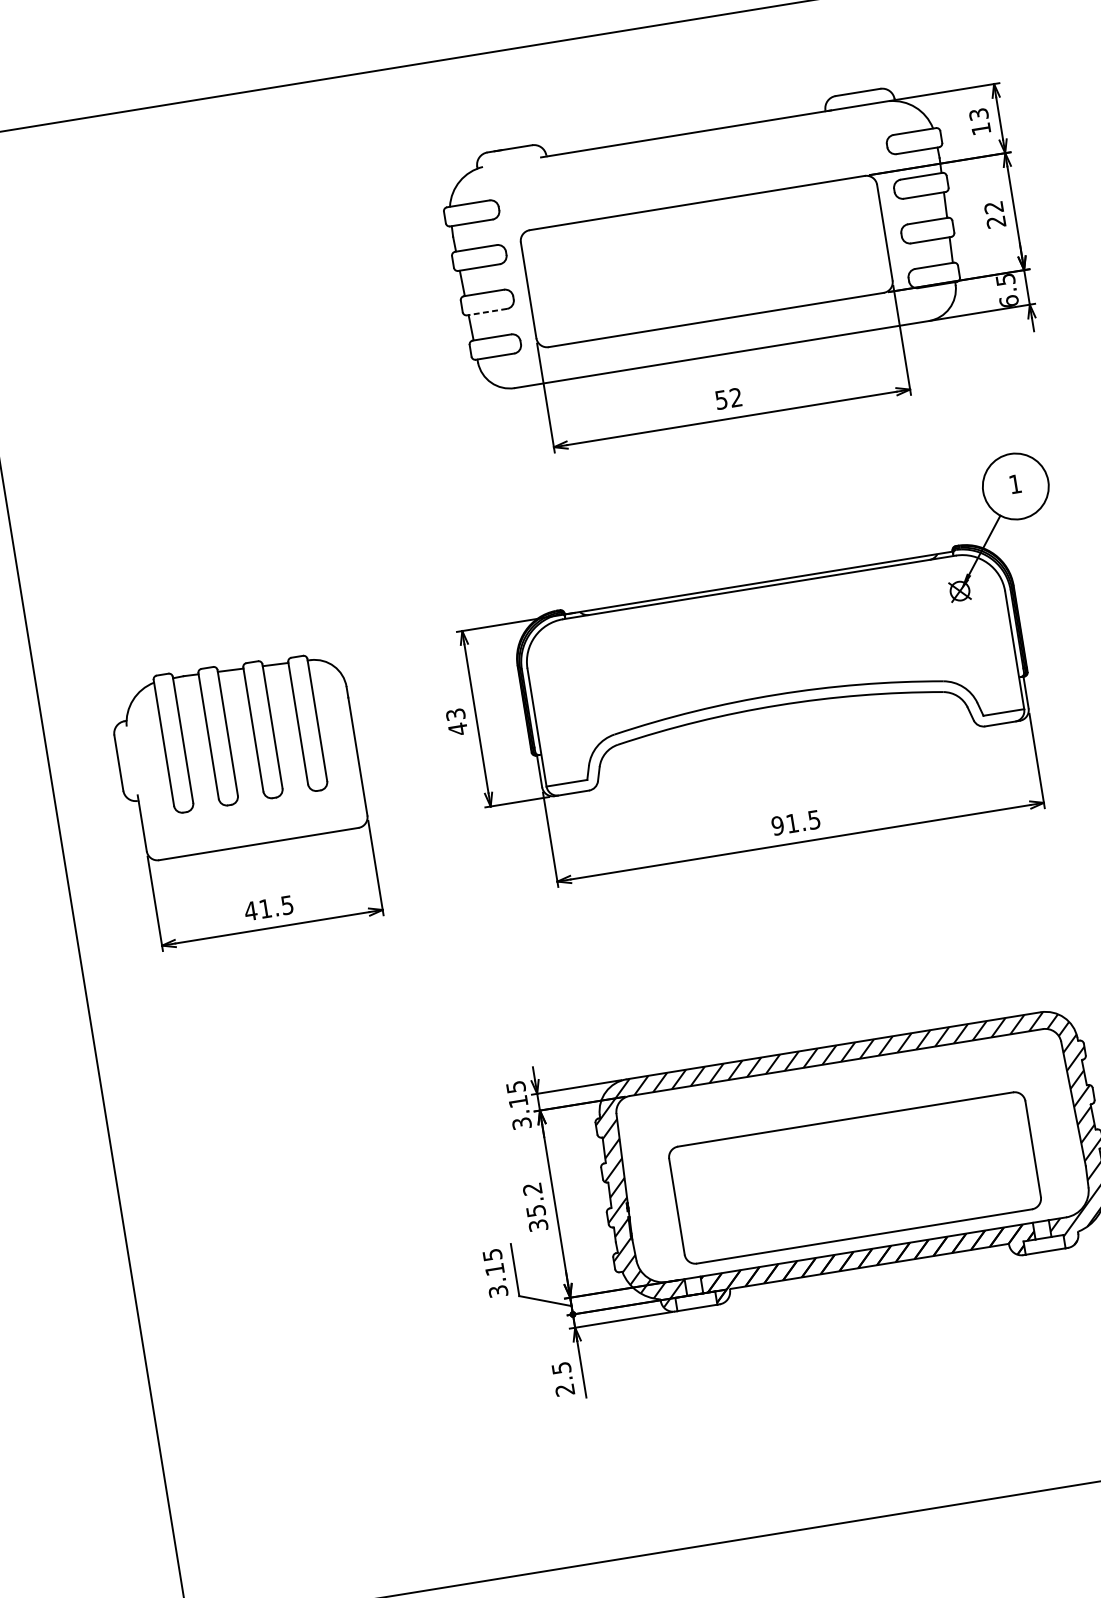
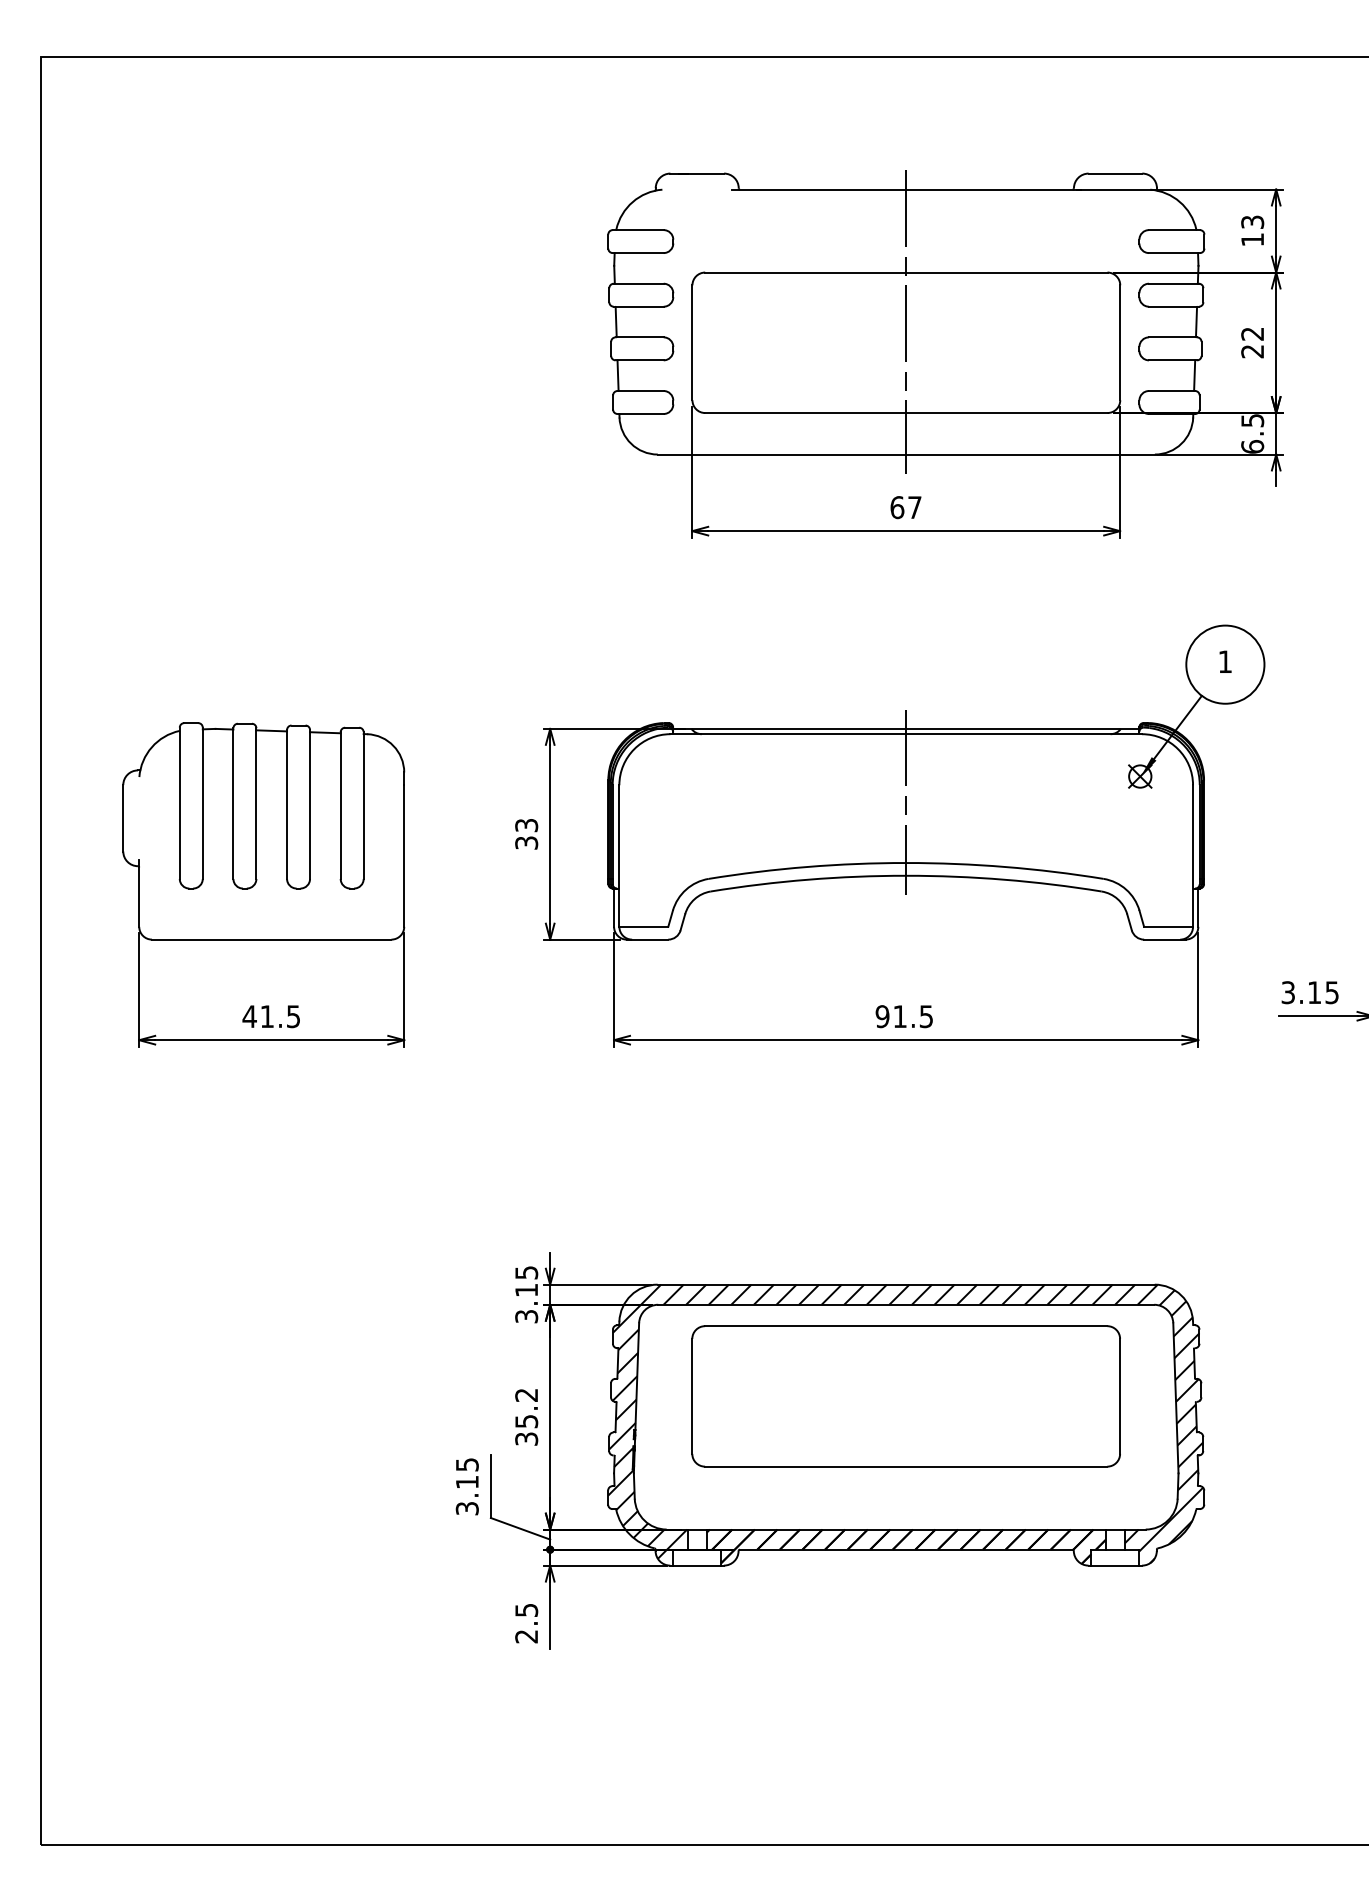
line: (704, 243) -> (906, 321), added
line: (486, 312) -> (639, 360), dashed -> solid
text: (728, 398) -> (905, 507), 52 -> 67
line: (768, 643) -> (906, 801), added
text: (457, 728) -> (526, 842), 43 -> 33
part: (854, 1178) -> (905, 1396), moved

